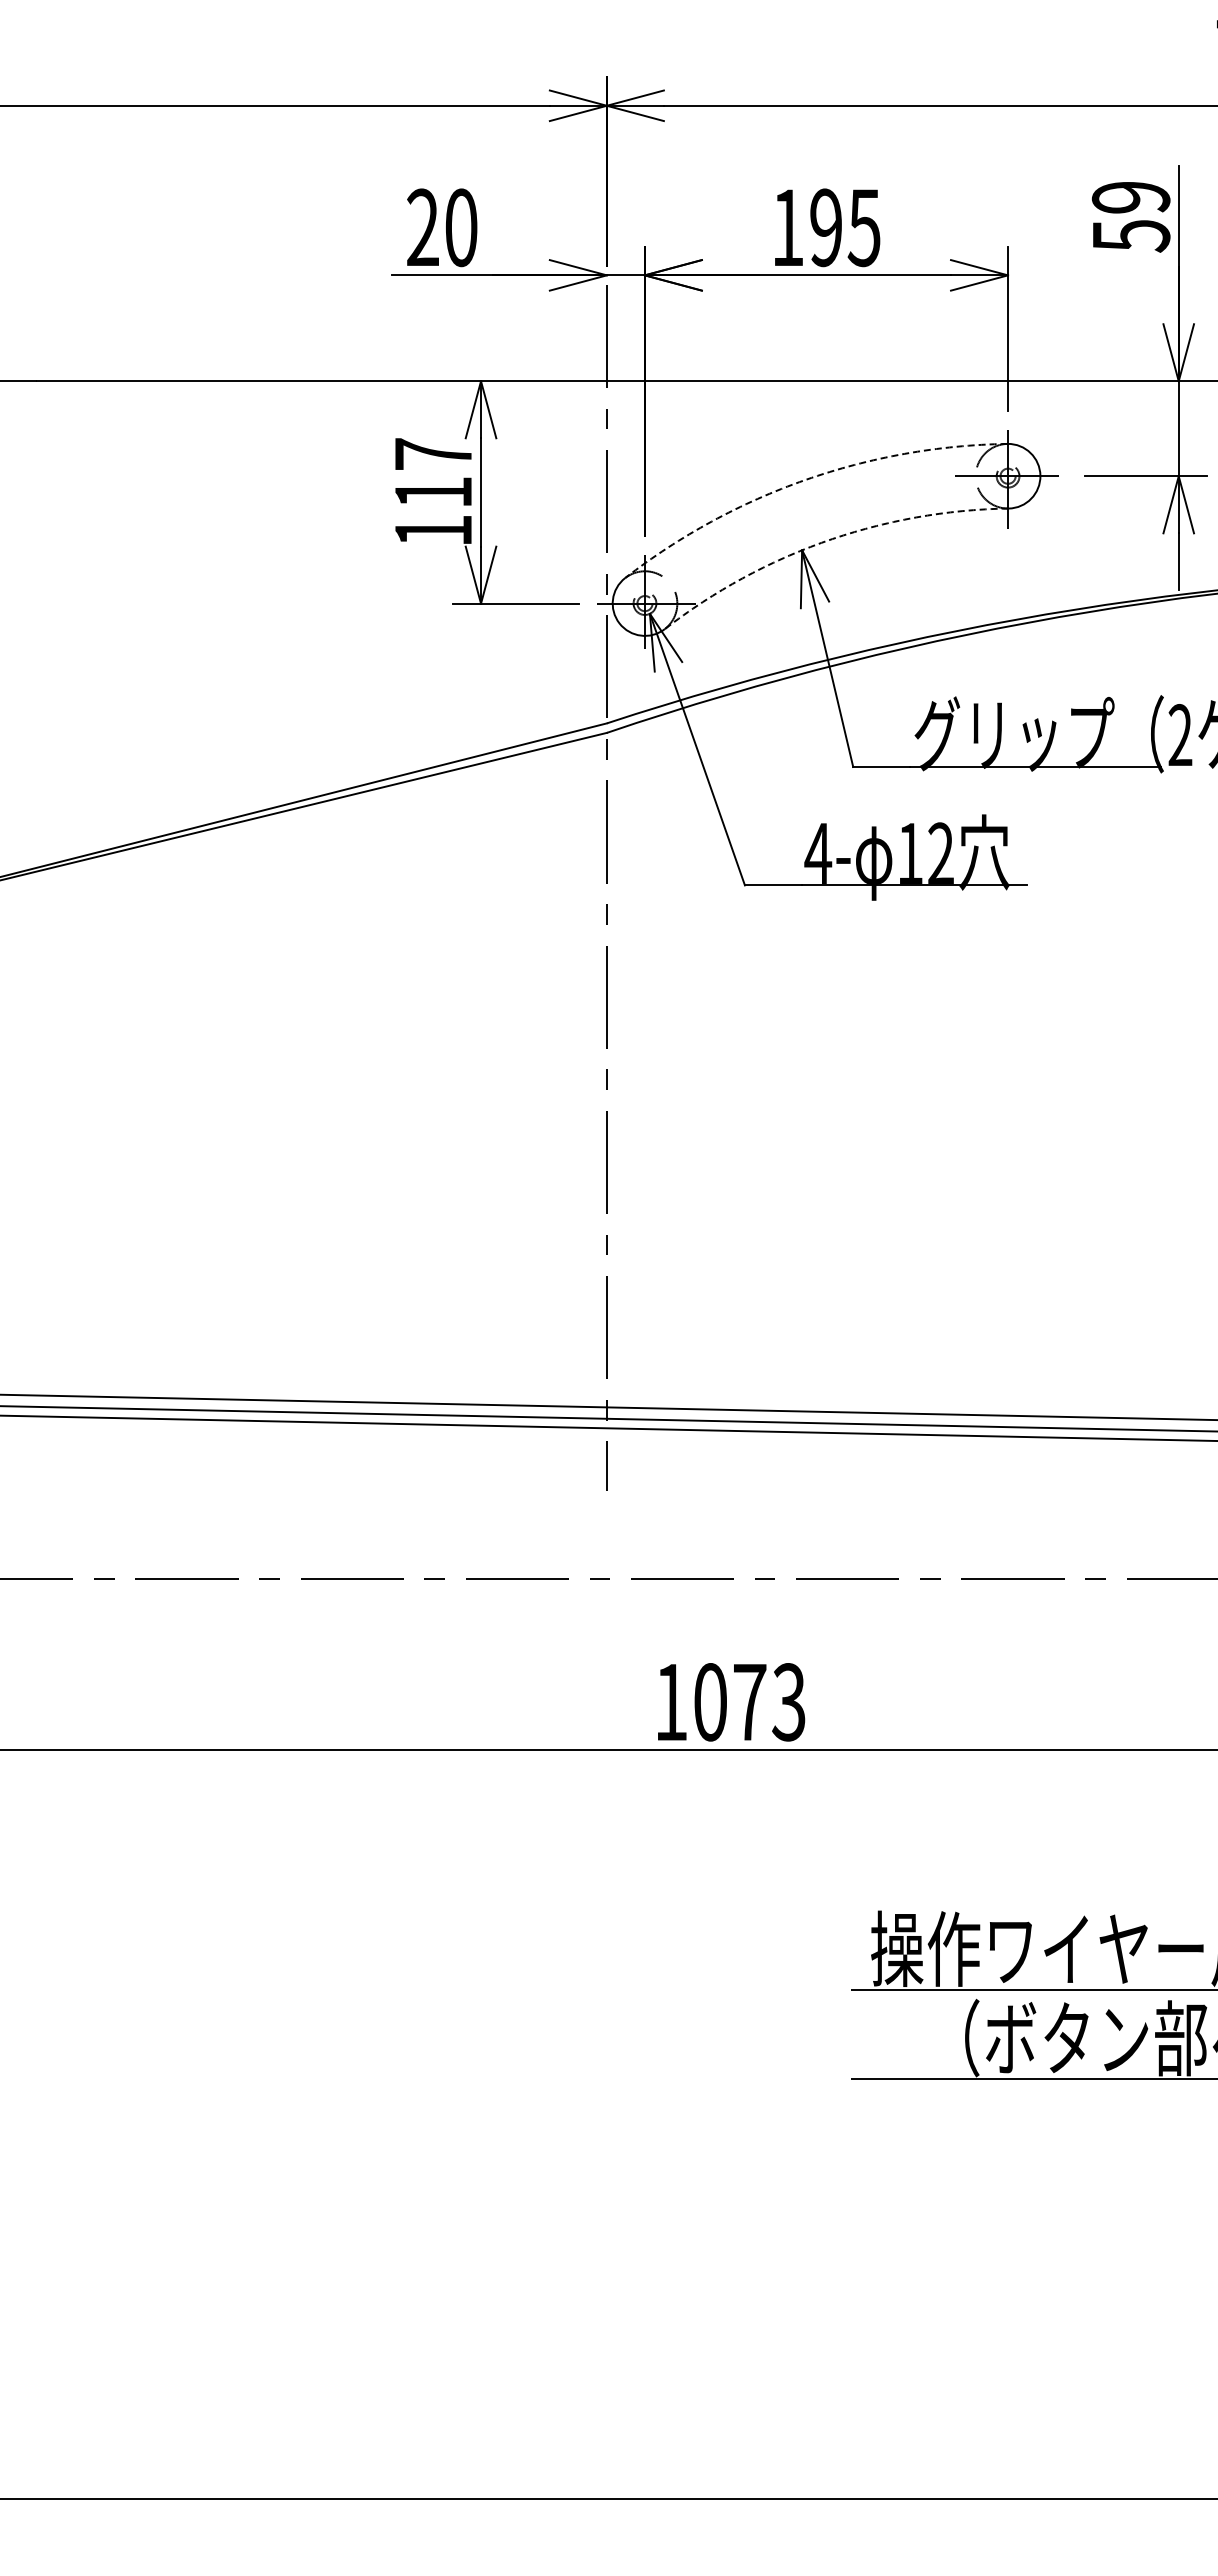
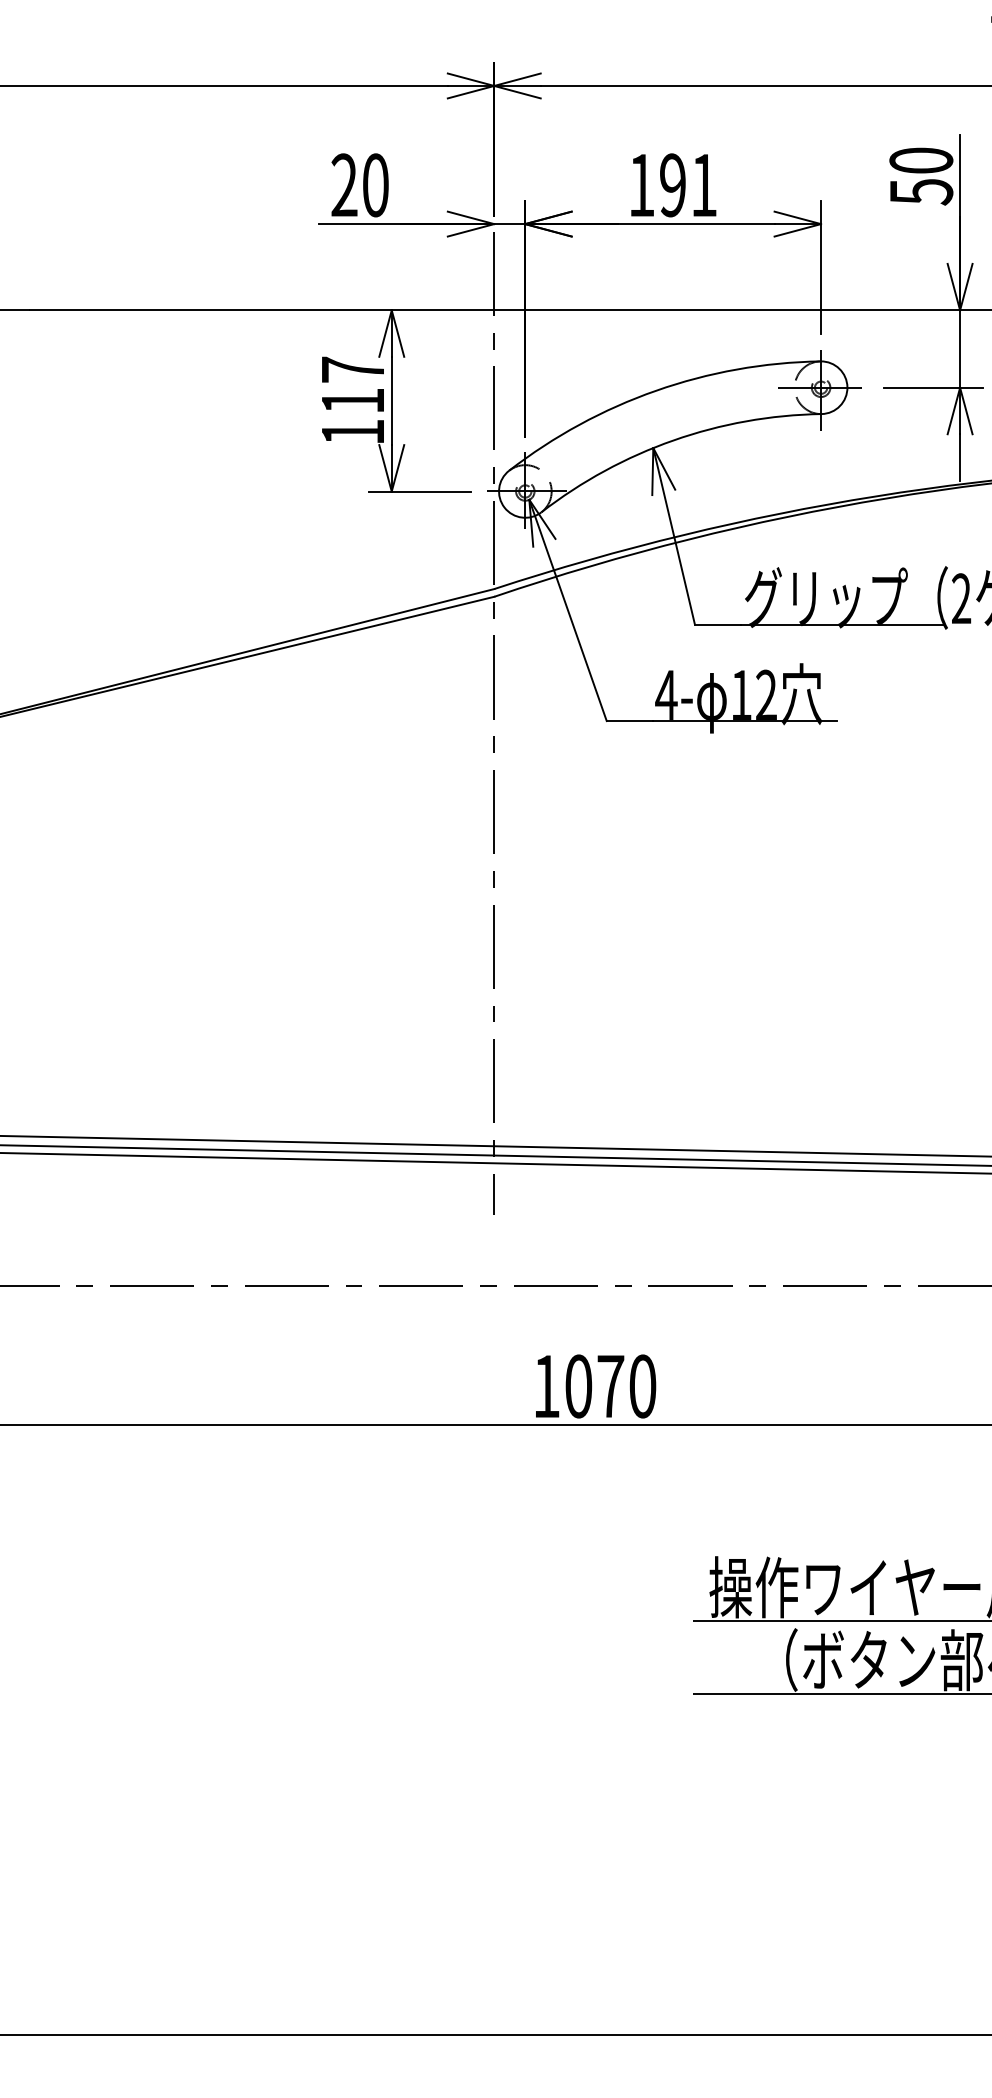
text: (1130, 197) -> (920, 160), 59 -> 50
text: (863, 228) -> (703, 185), 195 -> 191
arc: (805, 479) -> (656, 390), dashed -> solid
arc: (826, 540) -> (673, 440), dashed -> solid
text: (788, 1702) -> (642, 1386), 1073 -> 1070

